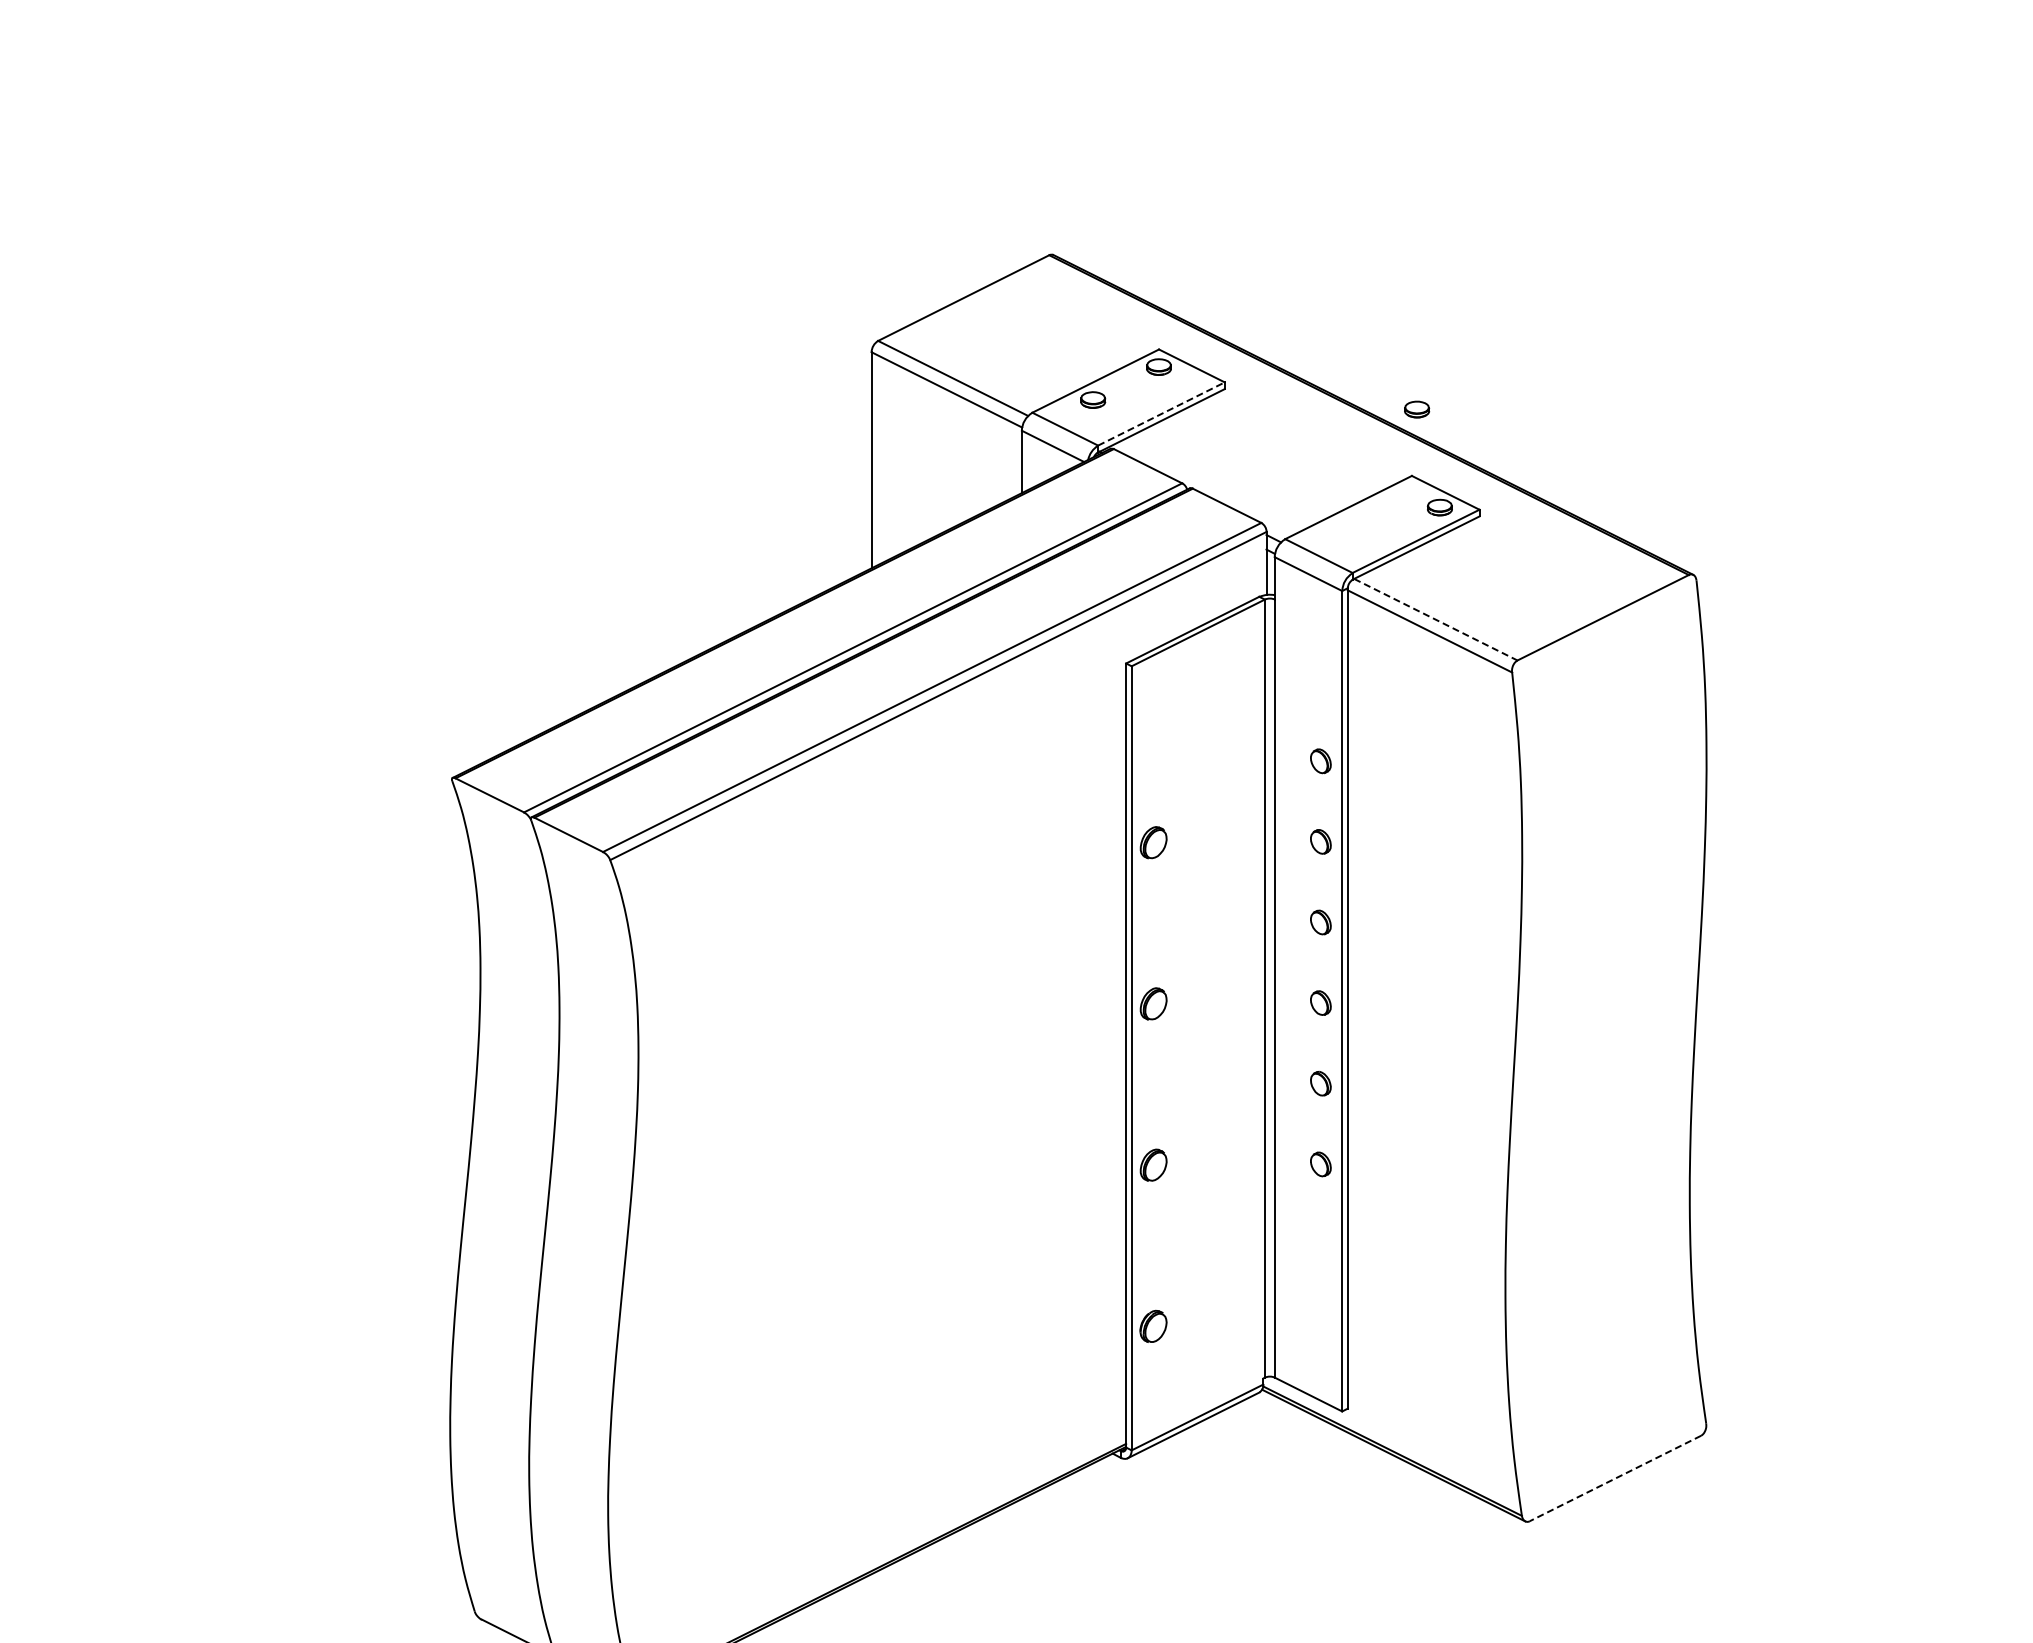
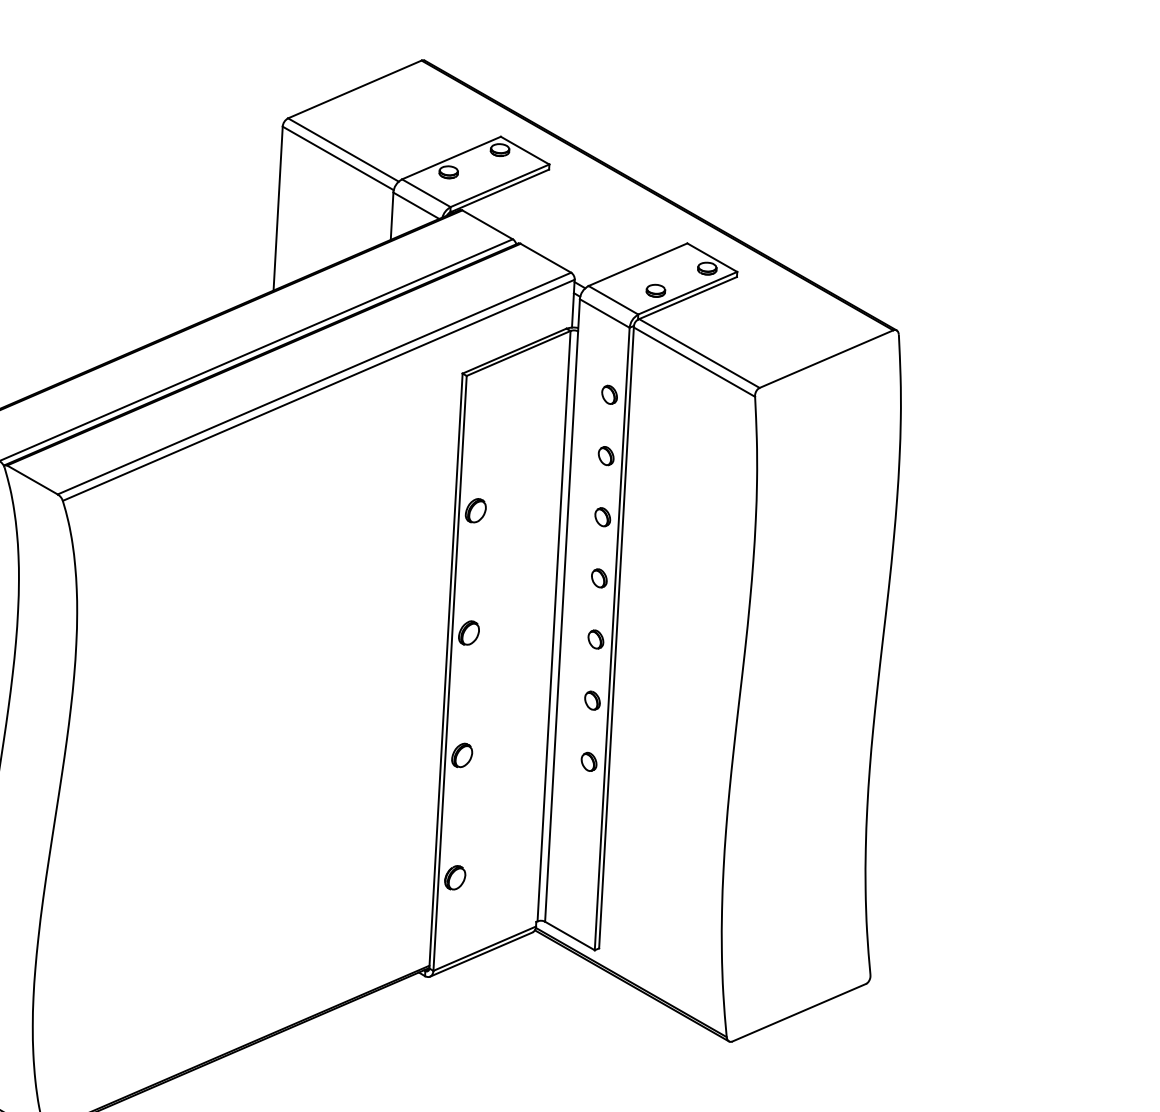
part: (1417, 409) -> (656, 290), moved
line: (1161, 413) -> (500, 185), dashed -> solid
line: (1436, 619) -> (699, 353), dashed -> solid
part: (1320, 680) -> (609, 394), added
line: (1615, 1478) -> (799, 1012), dashed -> solid

